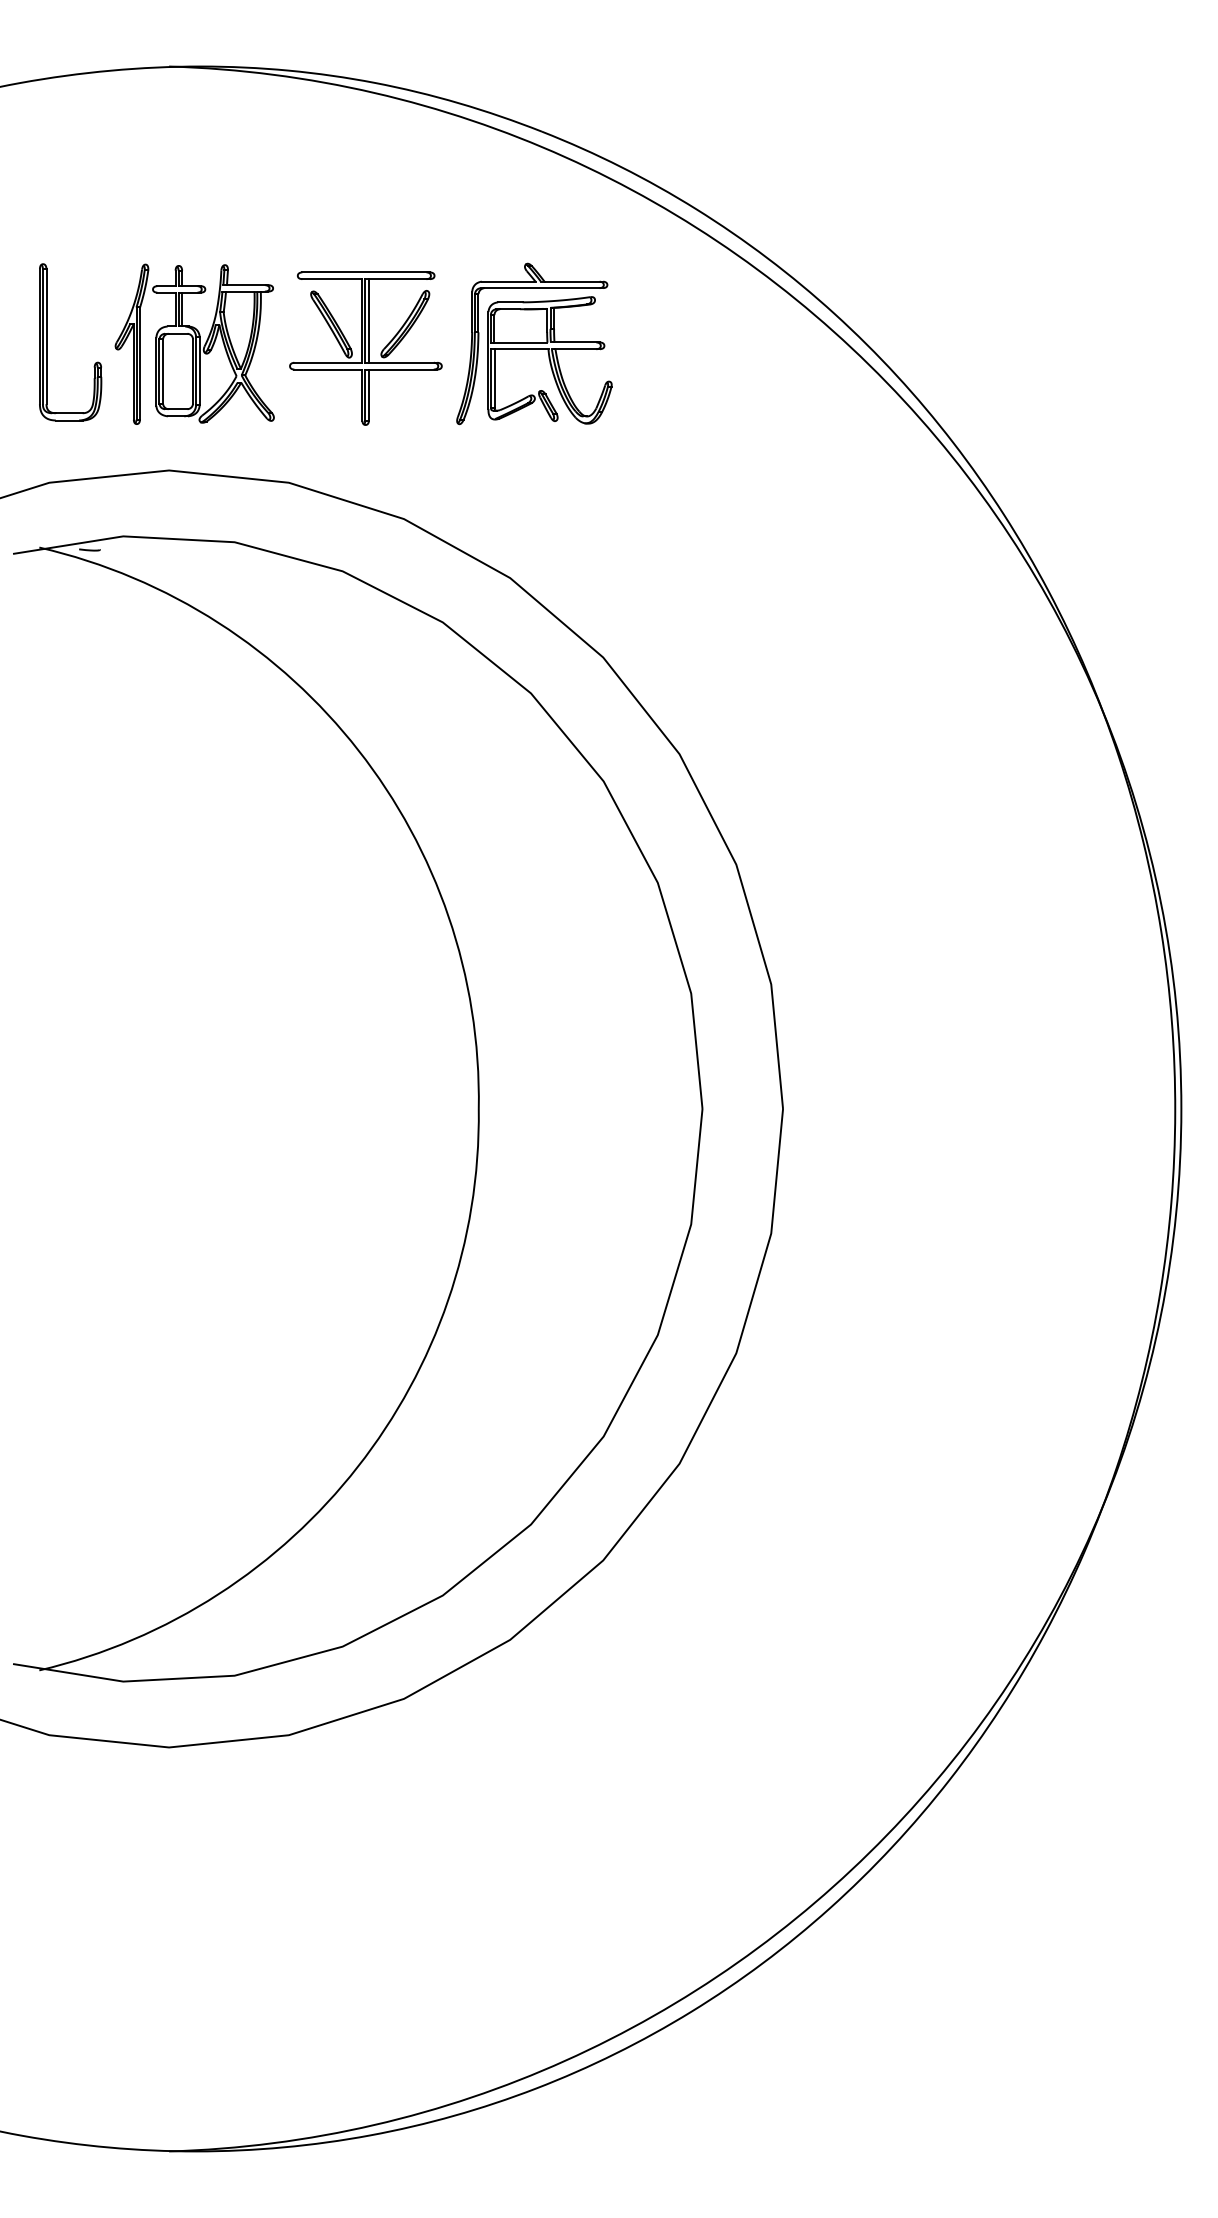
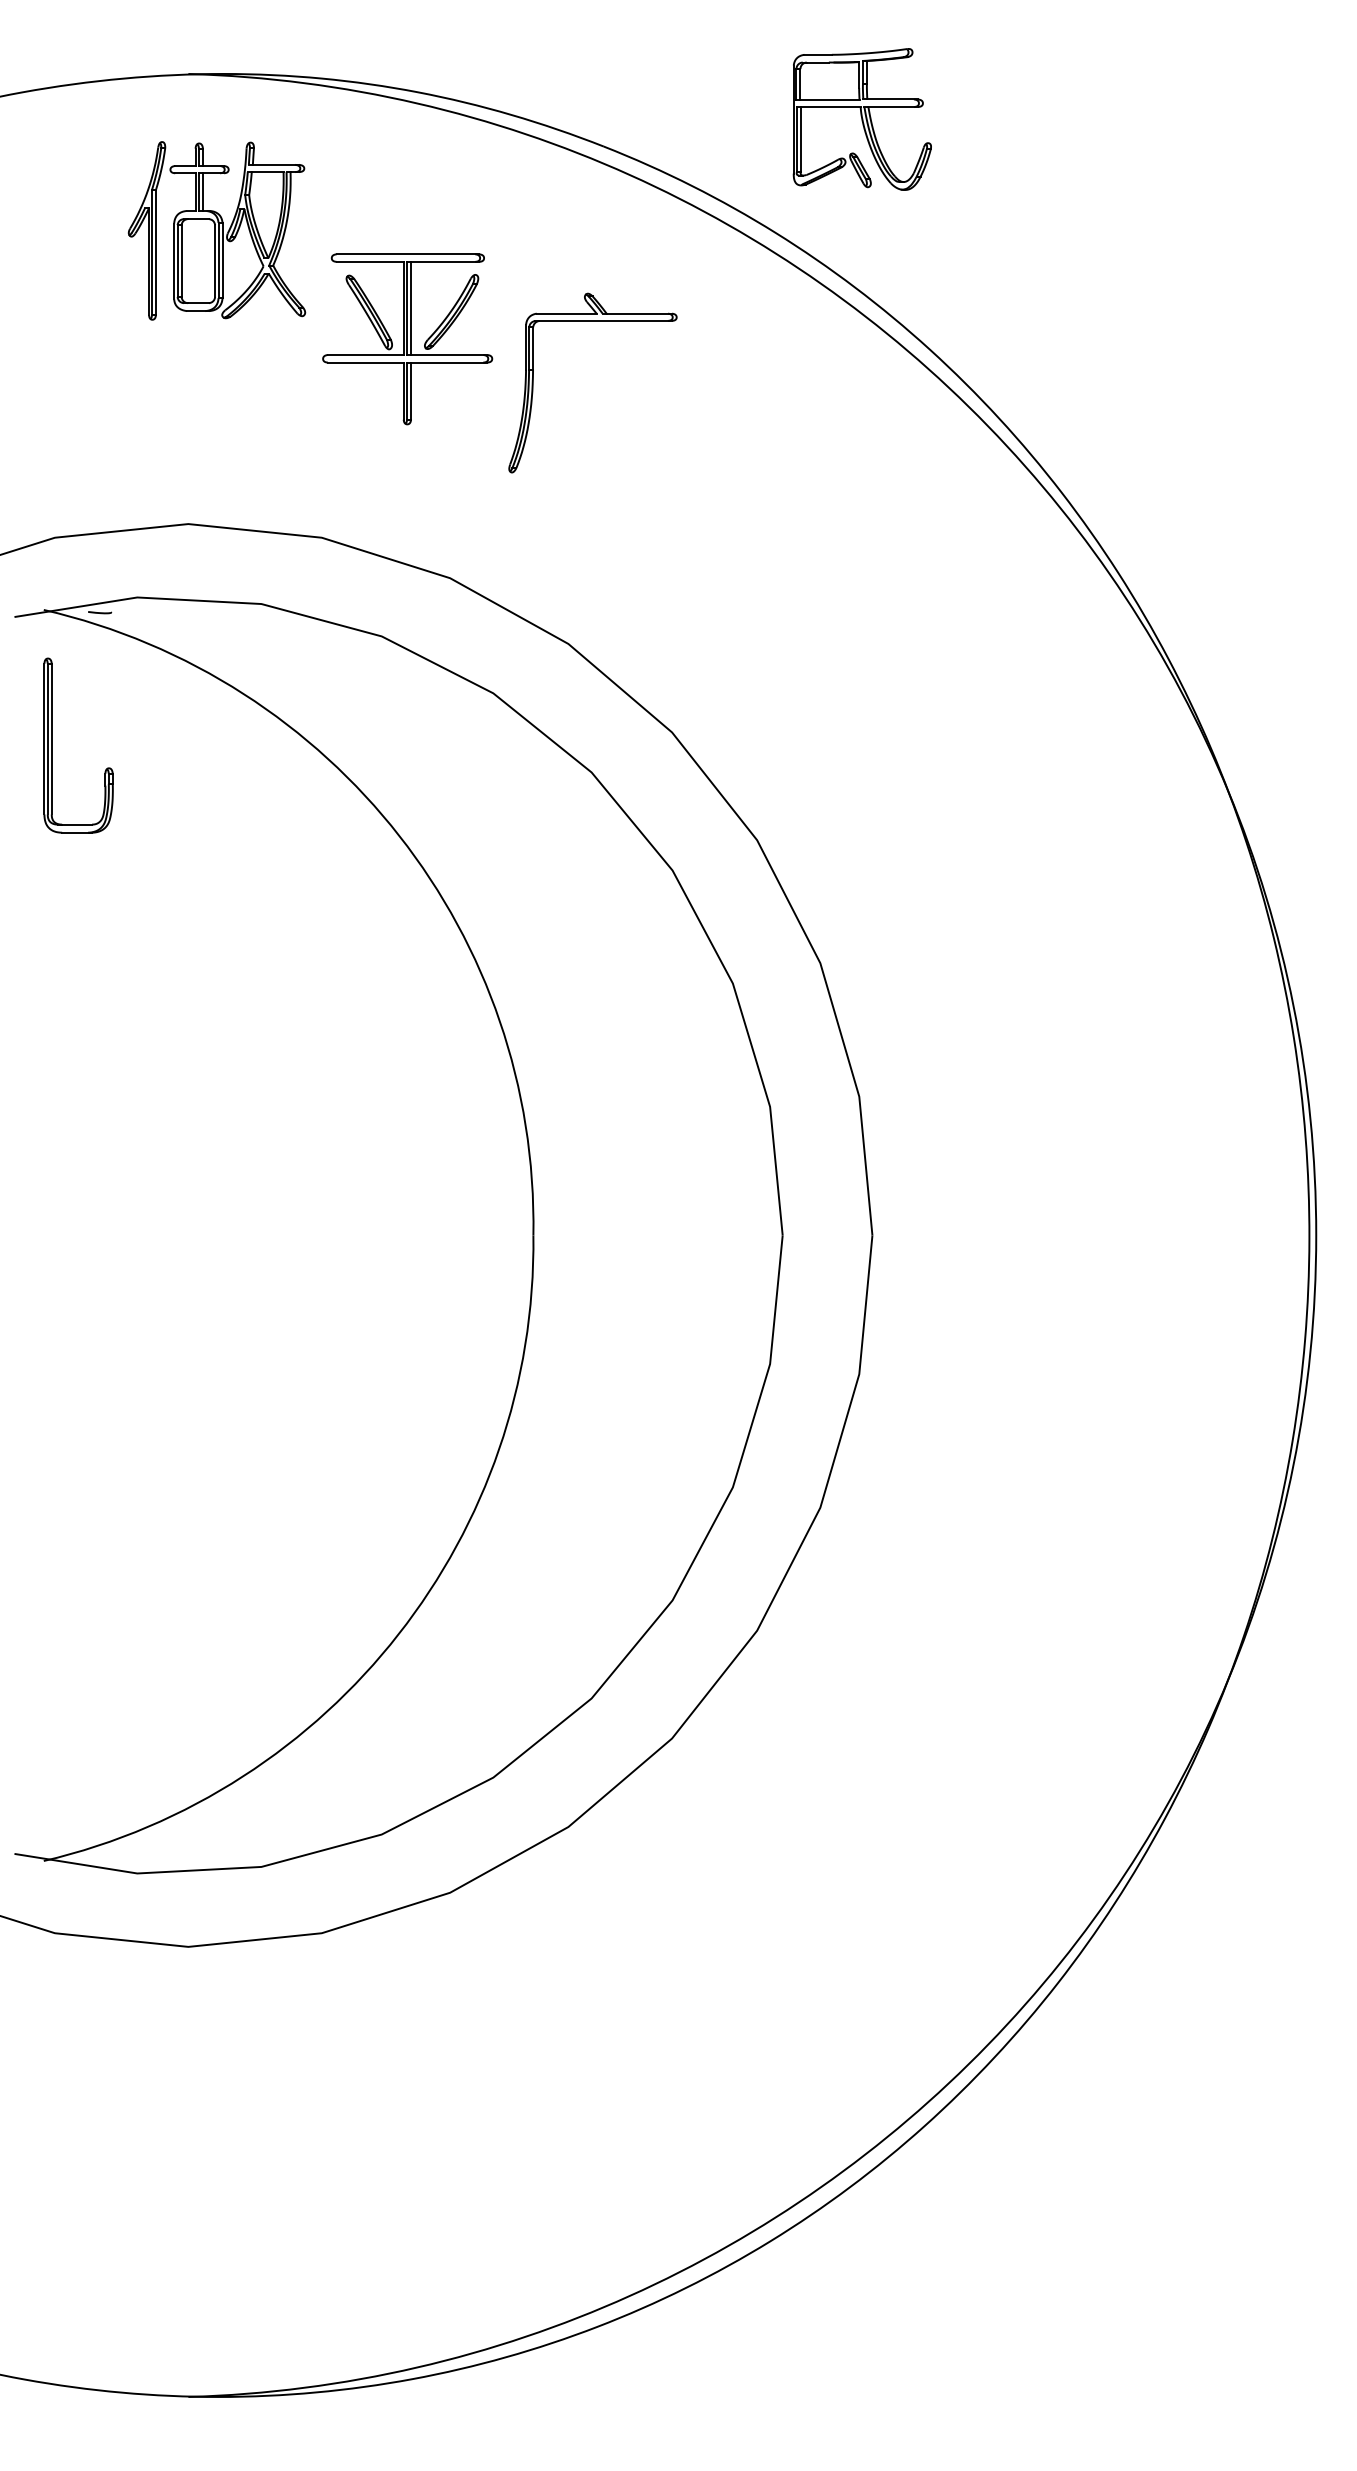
part: (47, 342) -> (52, 745), moved
part: (194, 343) -> (216, 229), moved
part: (365, 348) -> (407, 339), moved
part: (549, 360) -> (861, 119), moved

